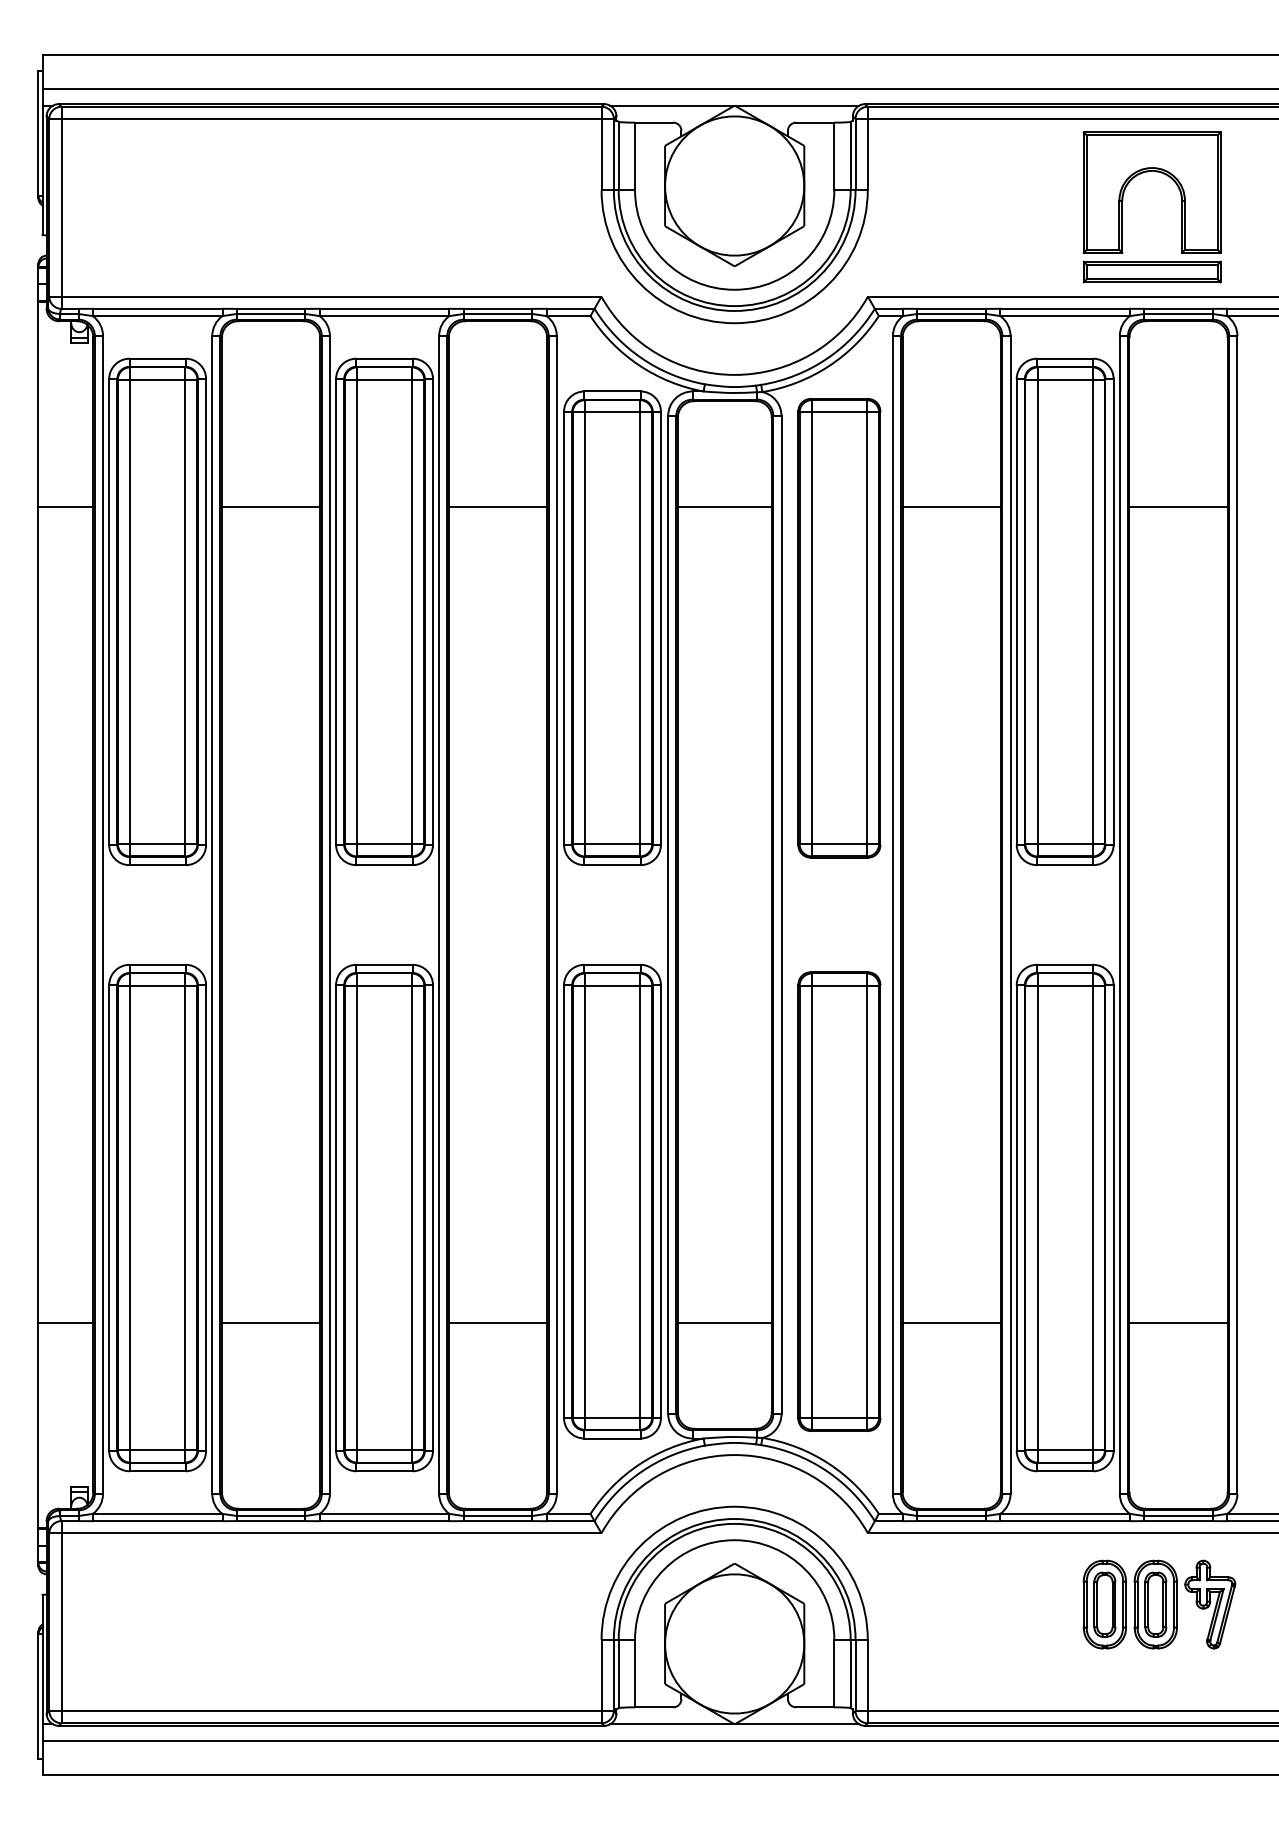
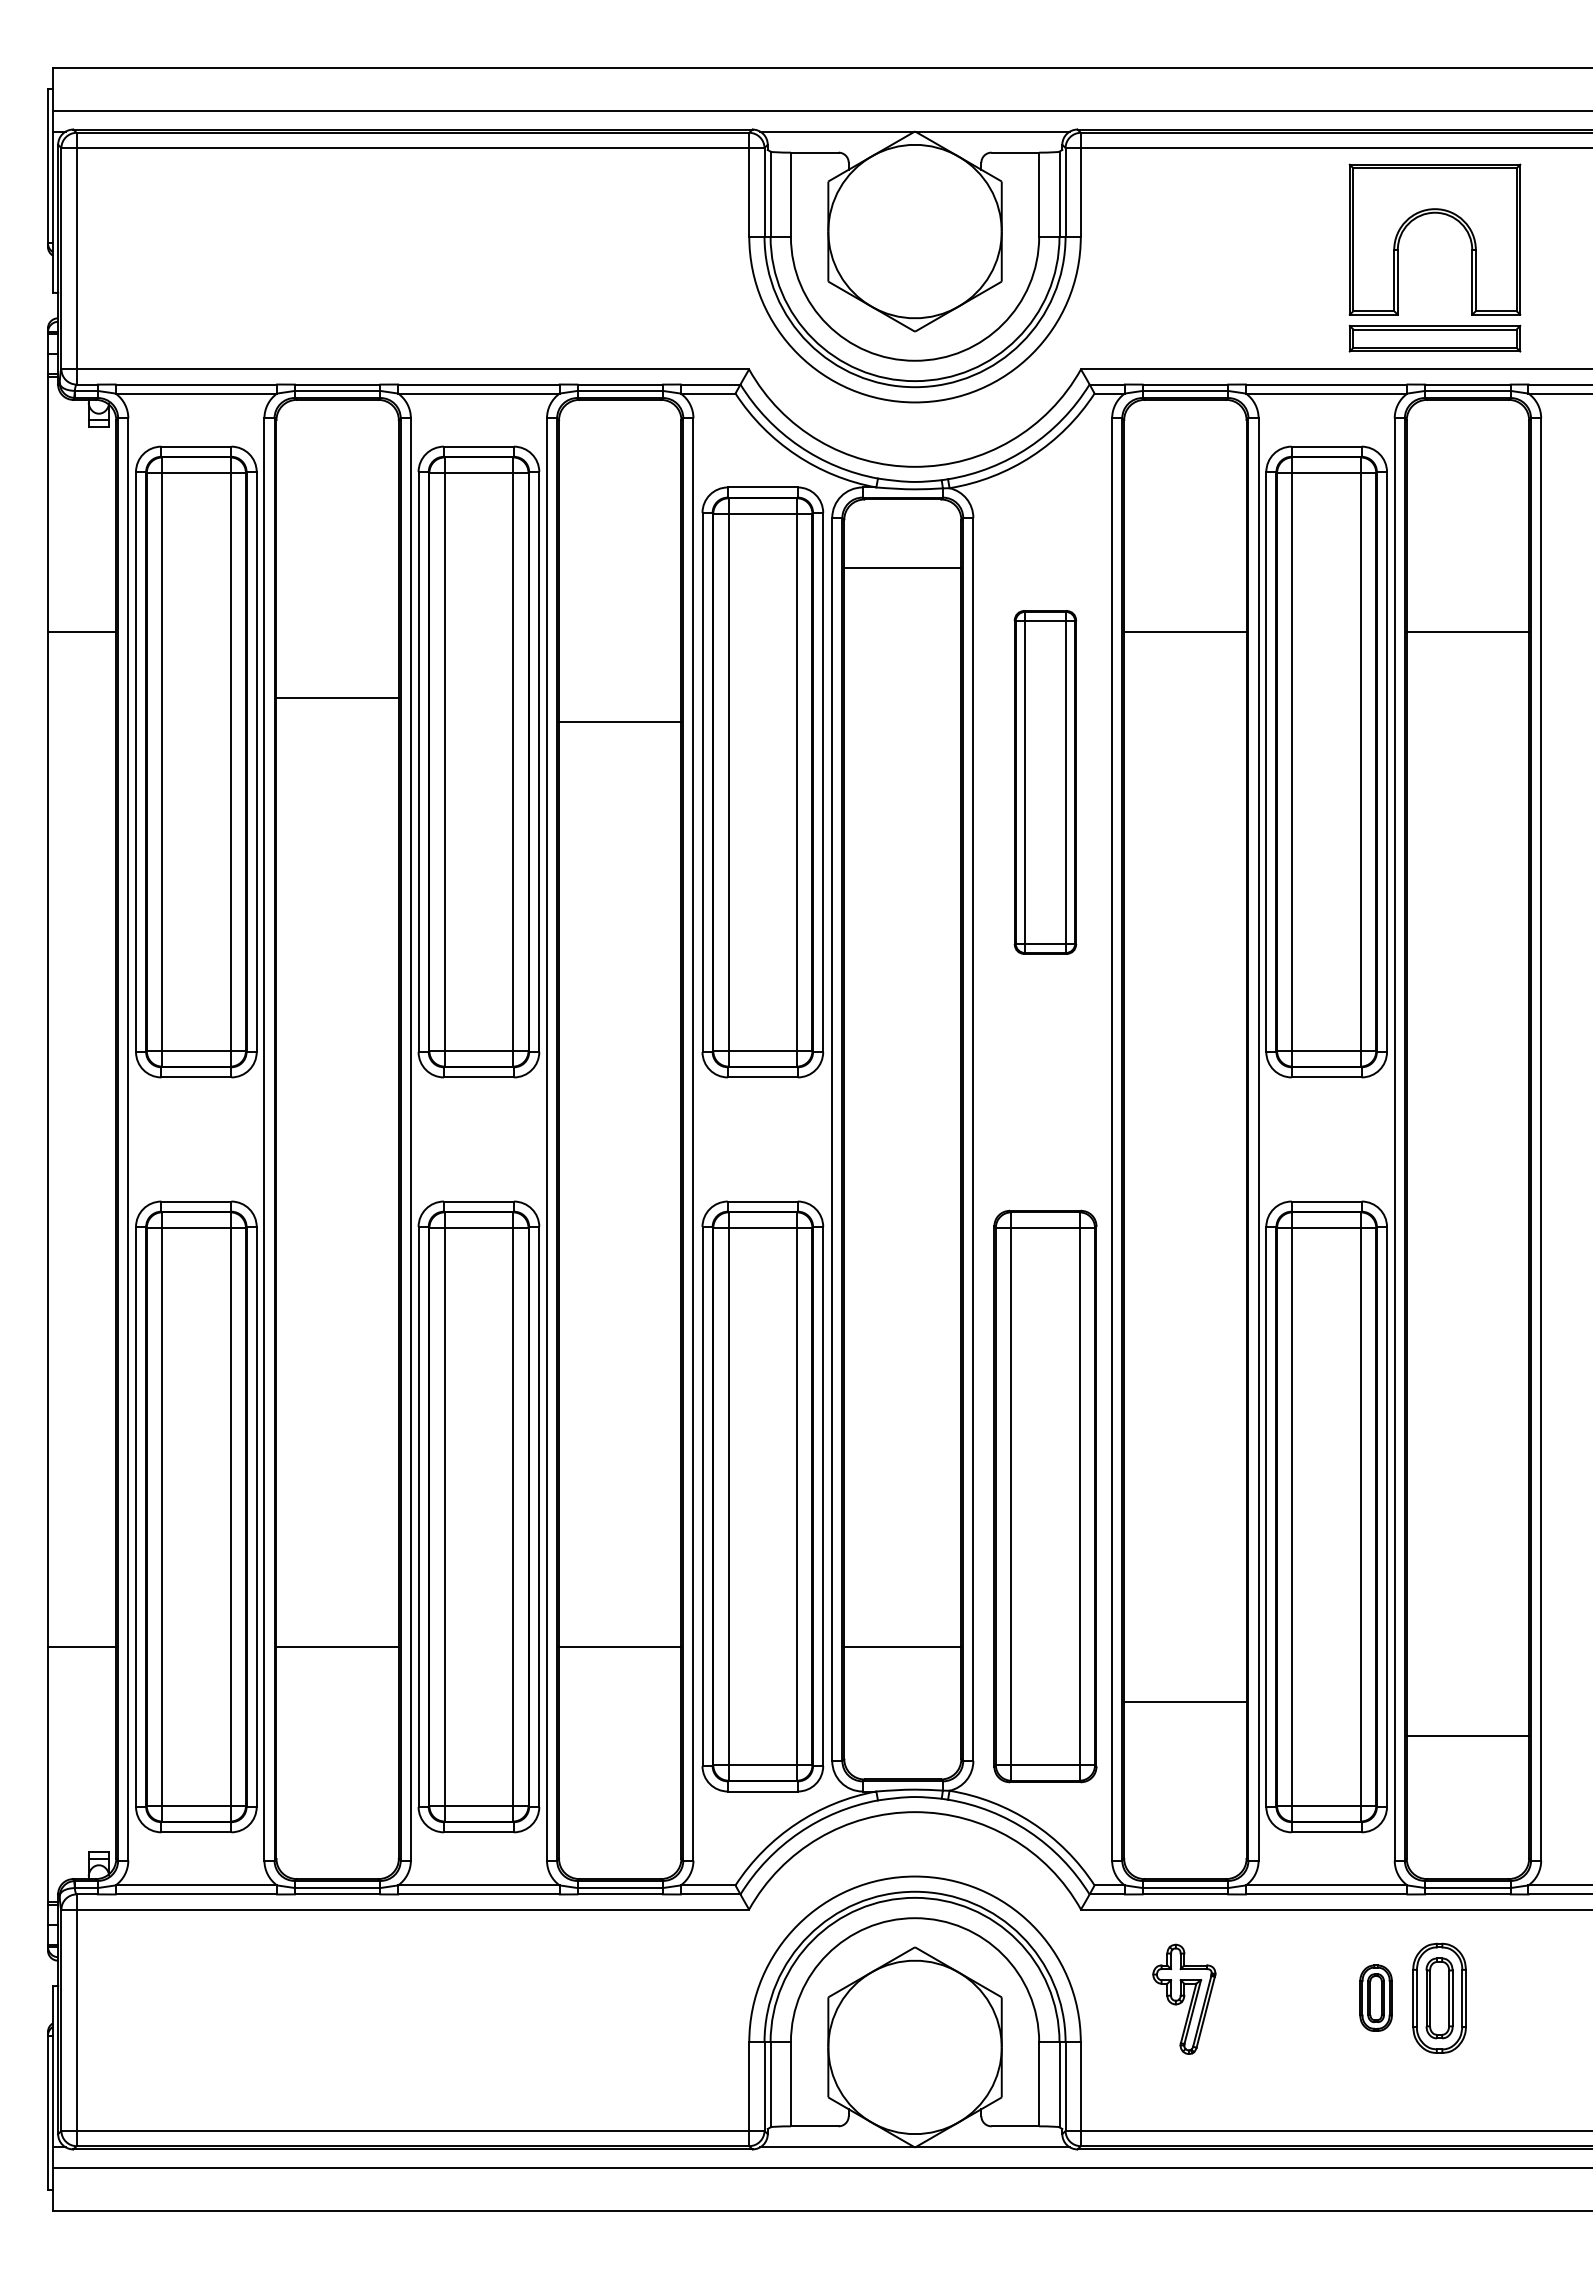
line: (270, 507) -> (337, 697), moved
line: (498, 507) -> (620, 721), moved
line: (724, 507) -> (902, 567), moved
part: (839, 628) -> (1045, 782), size x0.6
line: (951, 1322) -> (1185, 1702), moved
line: (1178, 1322) -> (1467, 1736), moved
part: (1104, 1603) -> (1375, 1997), size x0.6
part: (1210, 1603) -> (1184, 1998), moved

